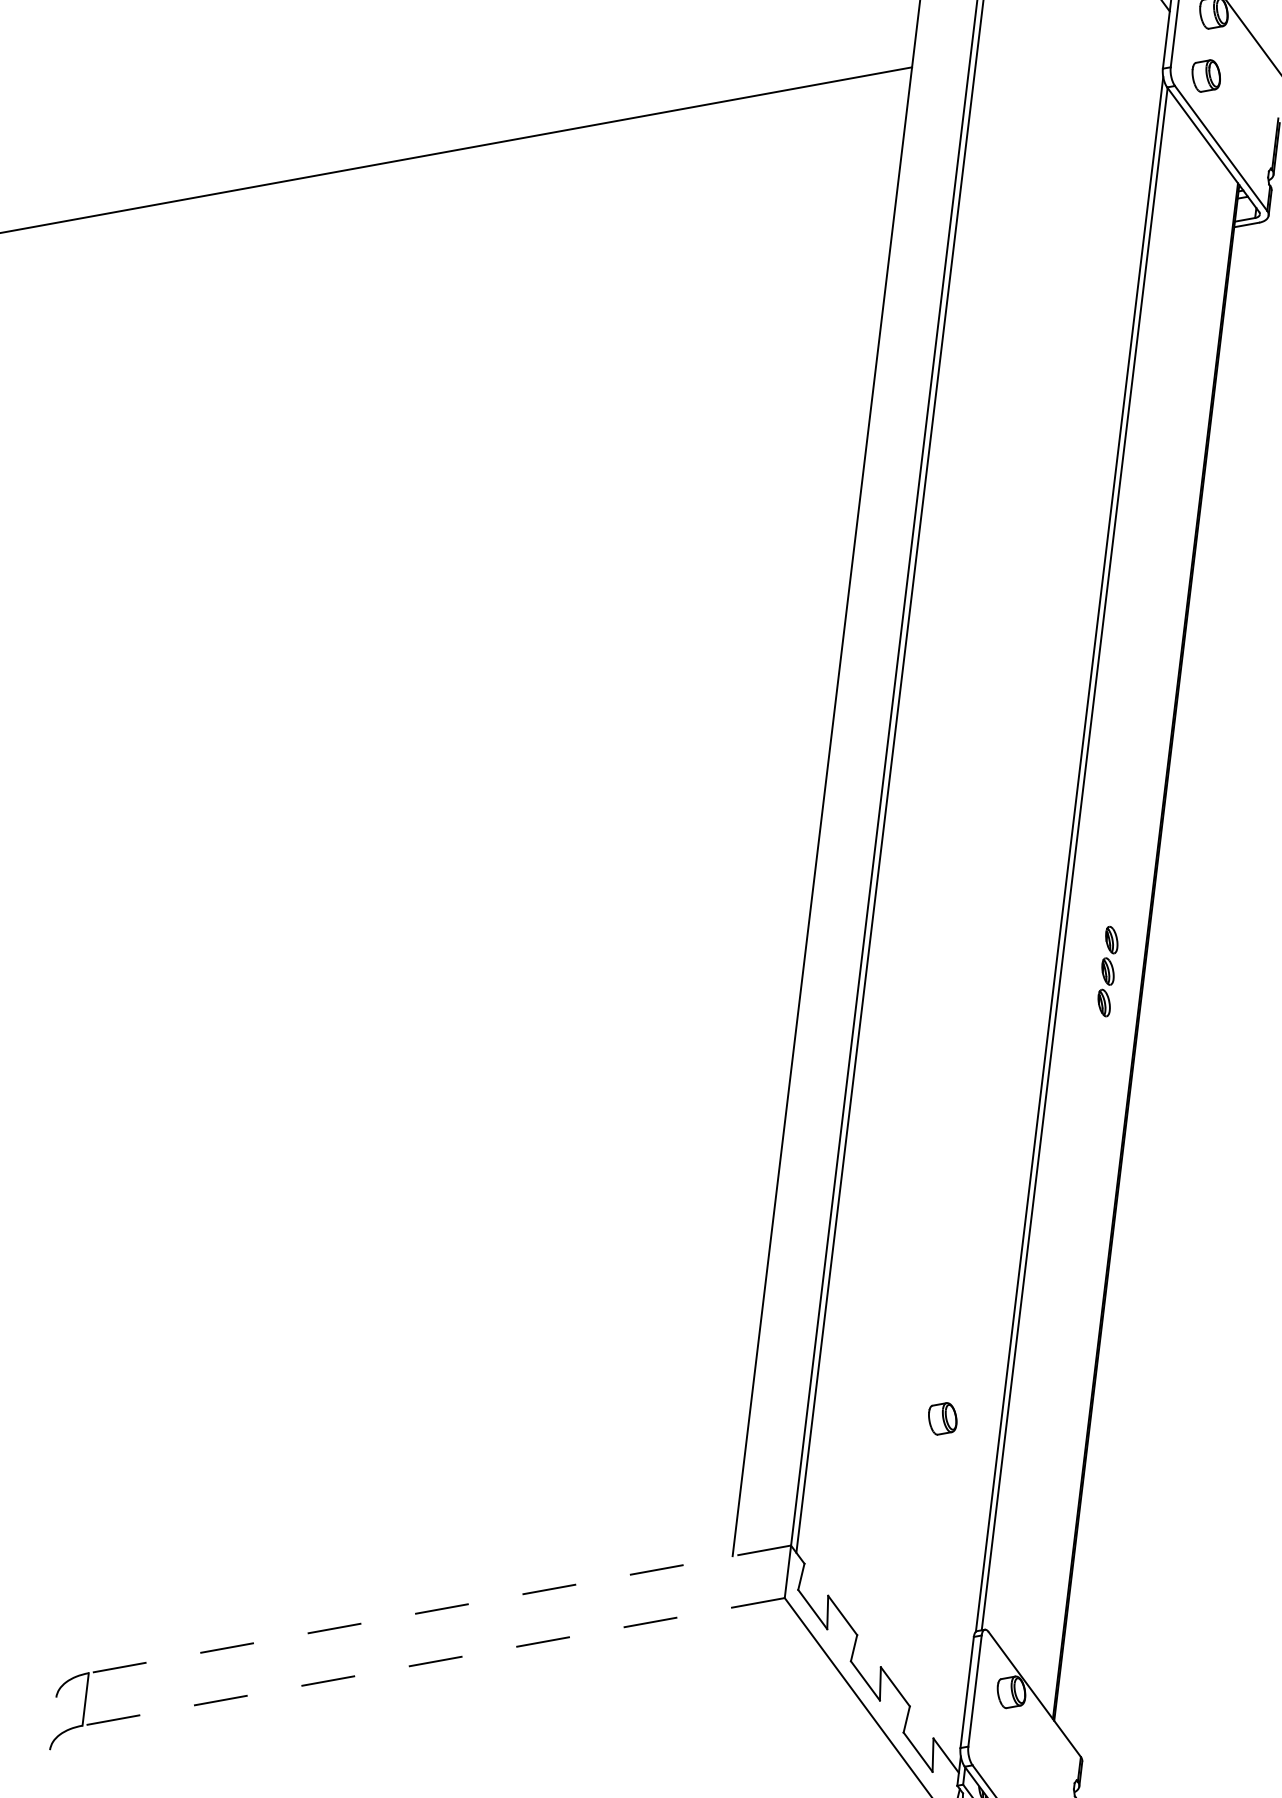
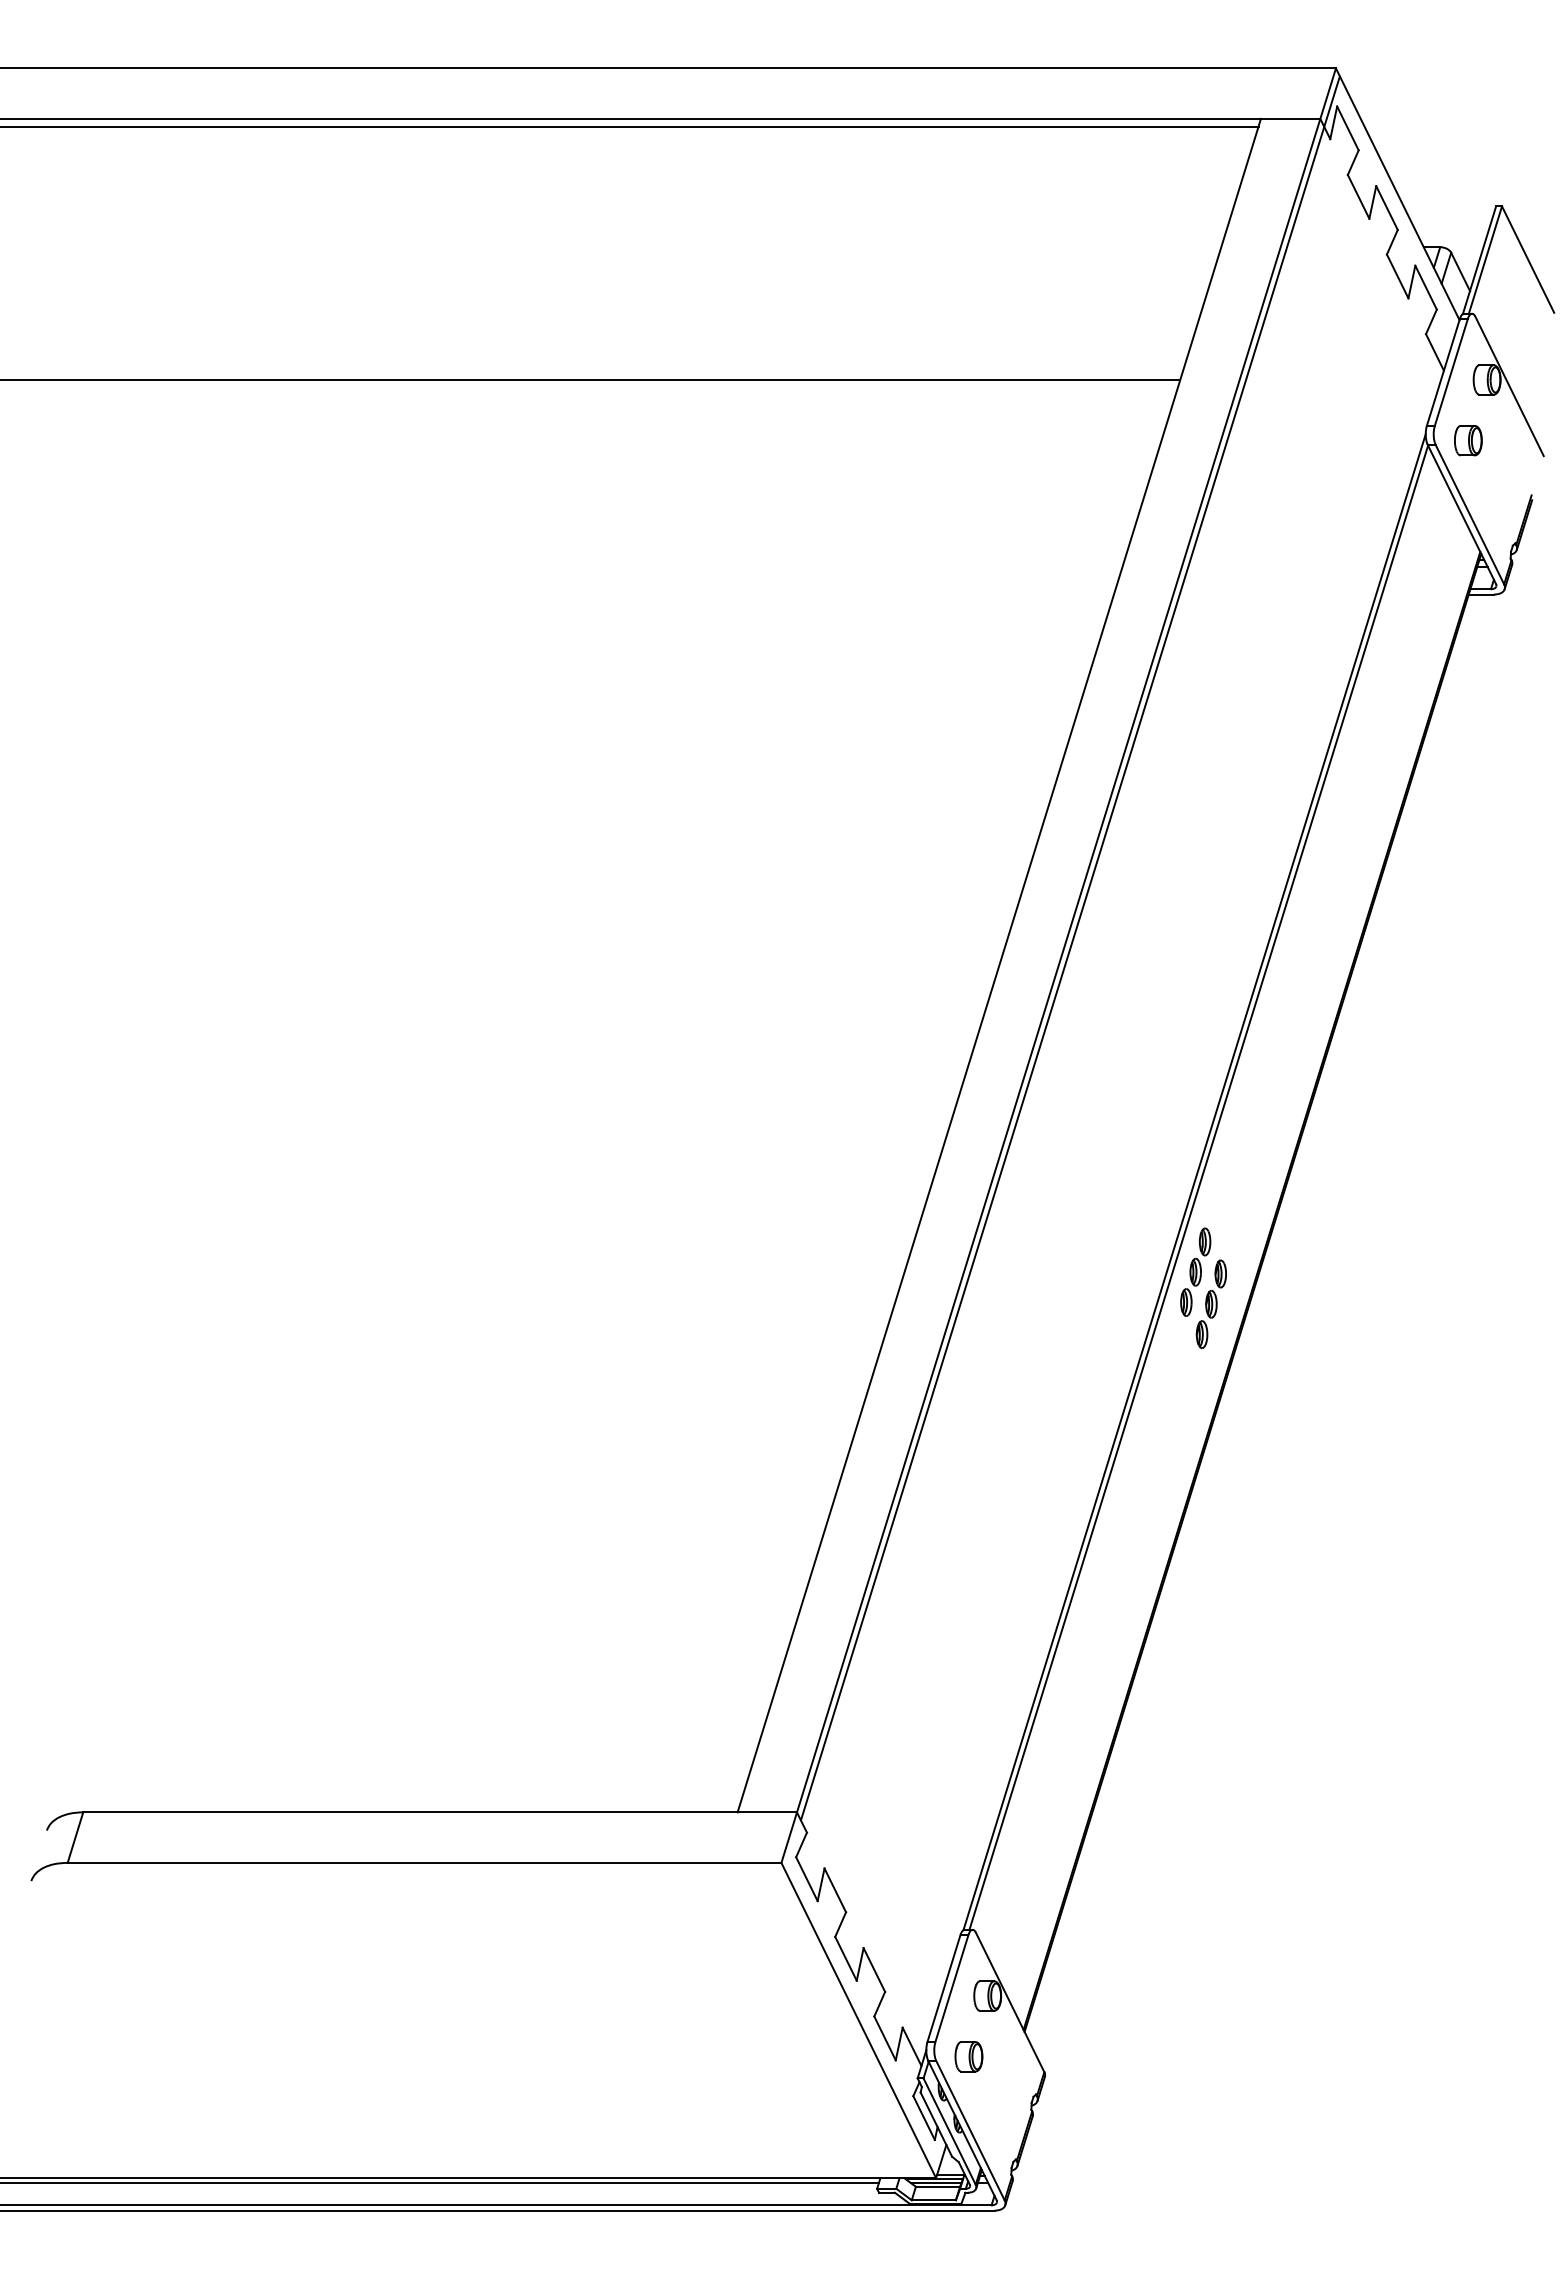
part: (1086, 942) -> (1195, 1271), added
part: (942, 1418) -> (968, 2056), moved
line: (440, 1609) -> (440, 1812), dashed -> solid
line: (433, 1661) -> (424, 1862), dashed -> solid

